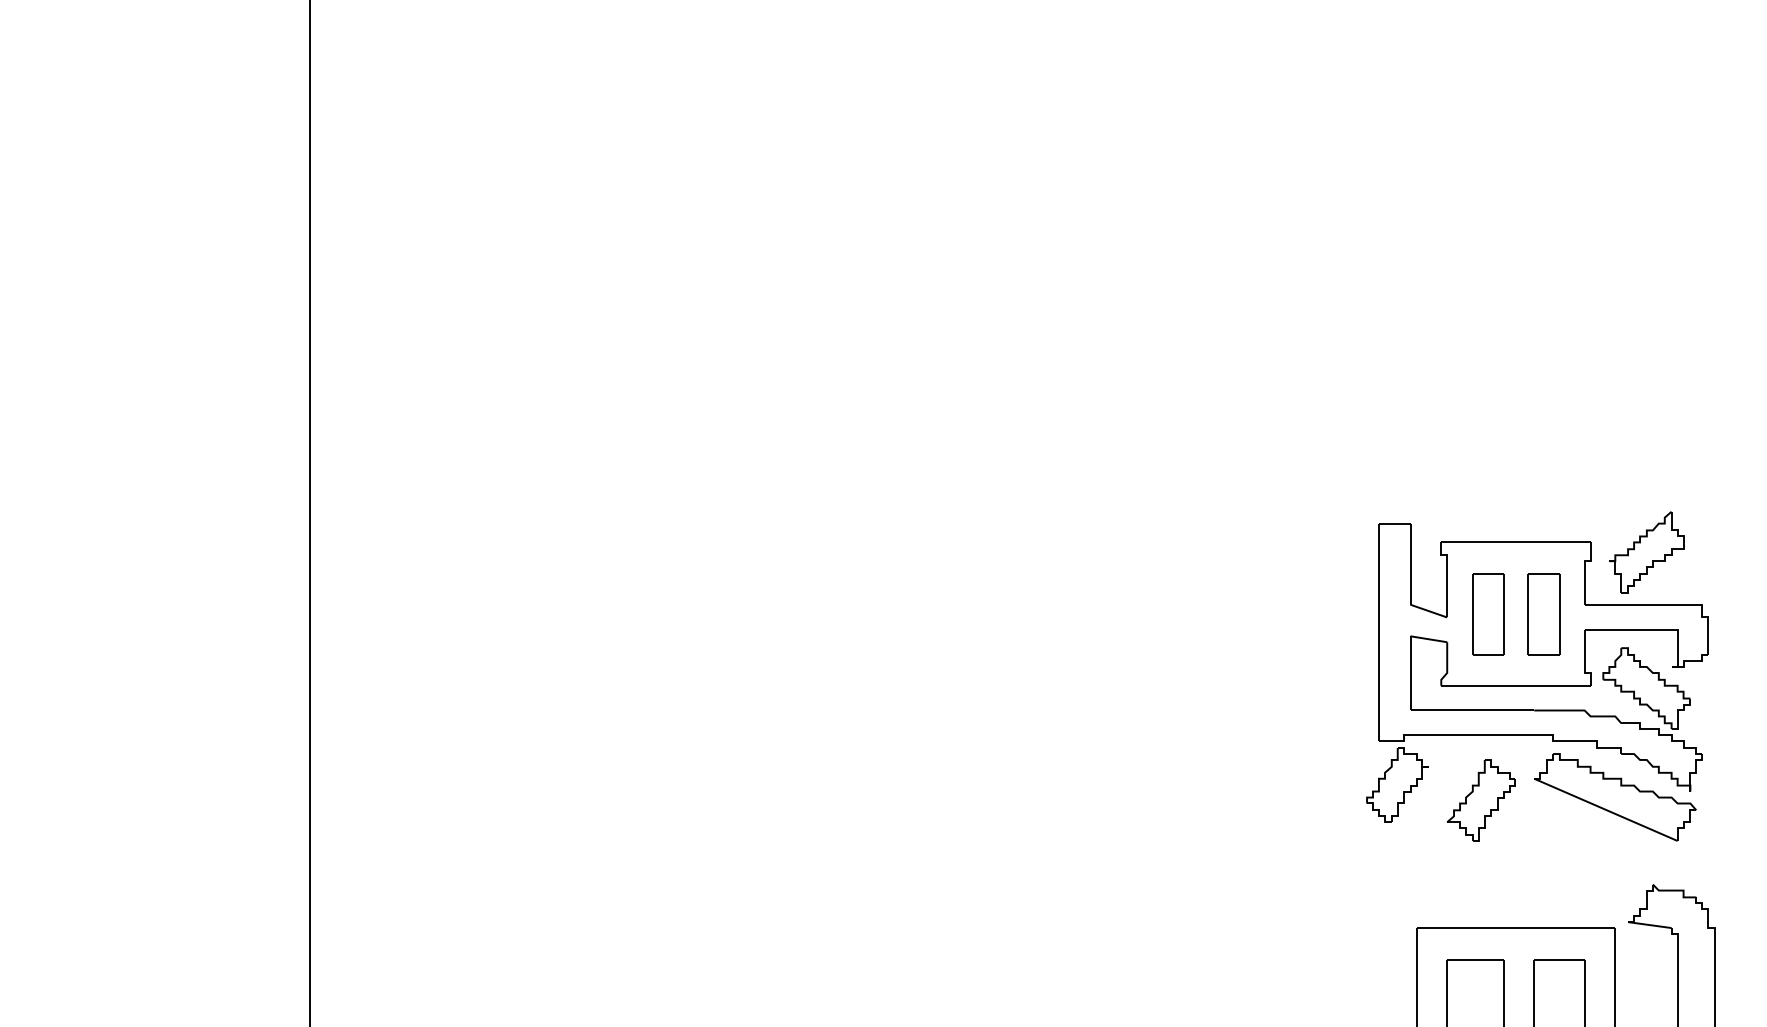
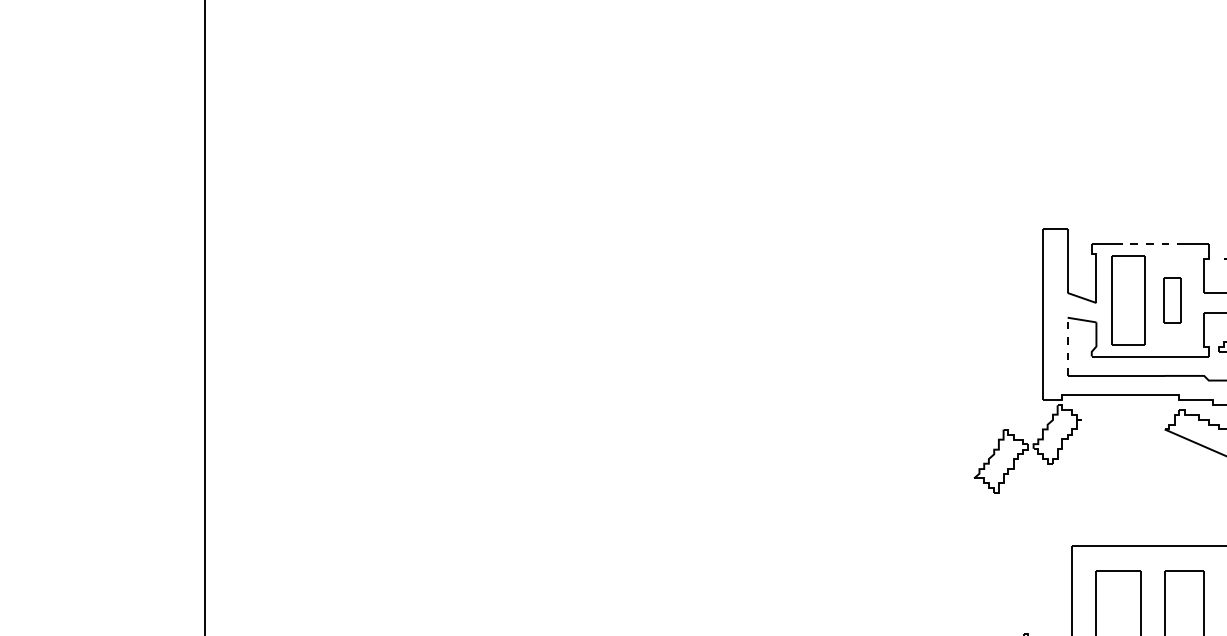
line: (1516, 542) -> (1150, 244), solid -> dashed
part: (1488, 614) -> (1128, 300), size x1.4
part: (1543, 614) -> (1171, 300), size x0.7
line: (1410, 672) -> (1067, 346), solid -> dashed
part: (1480, 800) -> (1000, 461), moved

